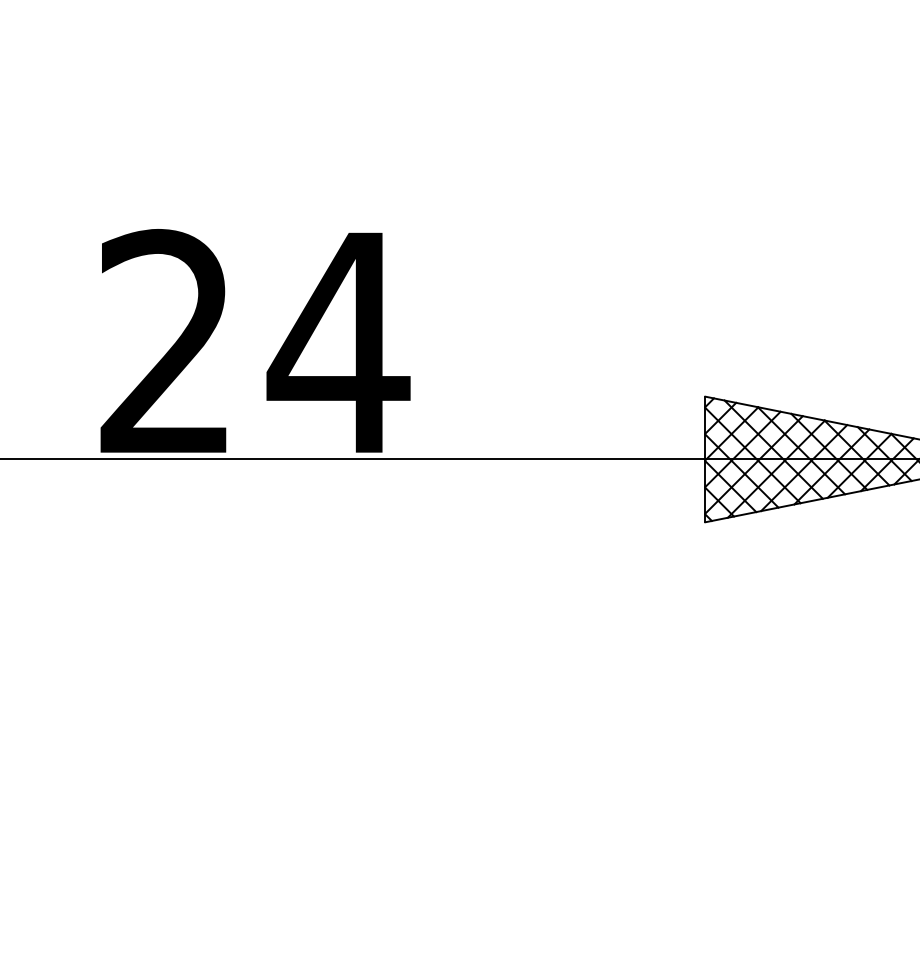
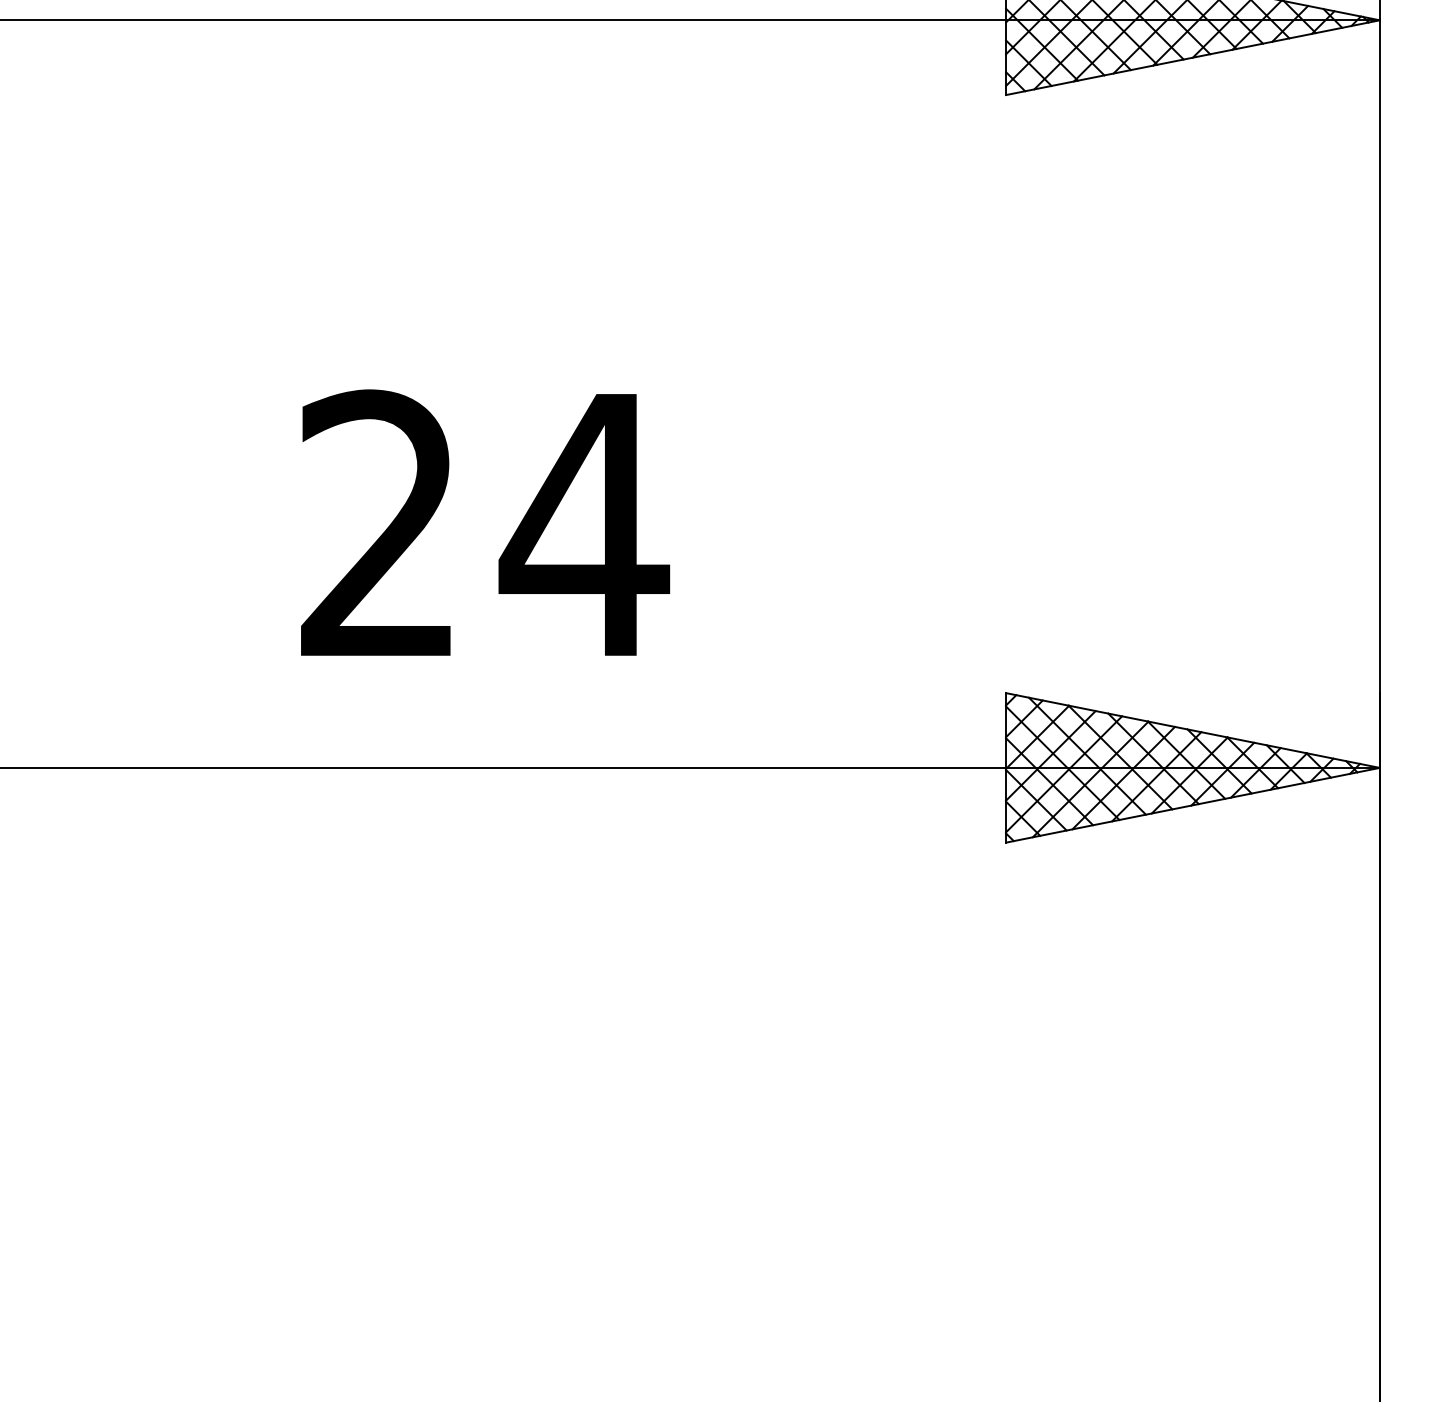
text: (255, 340) -> (485, 522), moved

